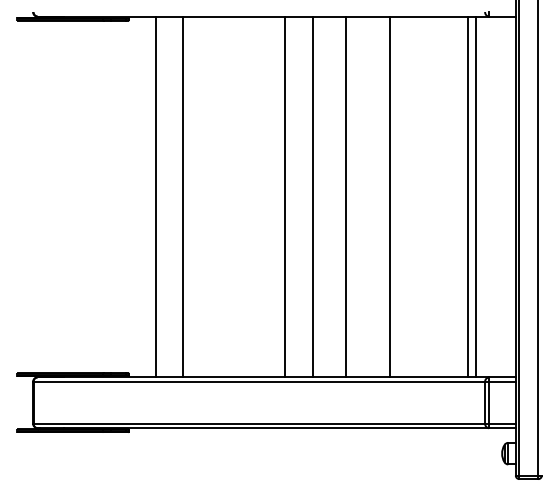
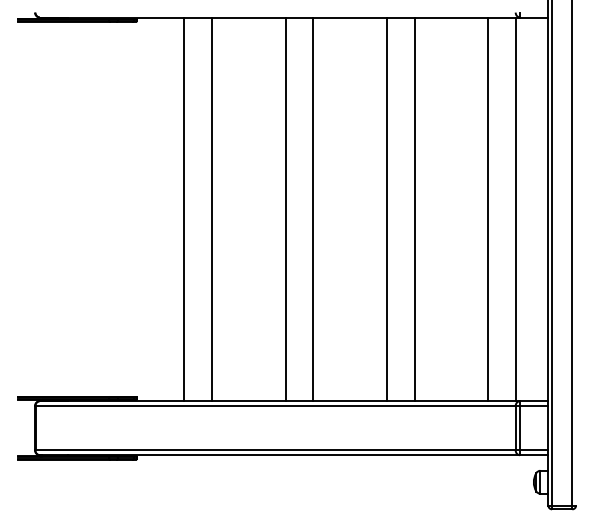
line: (156, 197) -> (184, 209), moved
line: (183, 197) -> (211, 209), moved
line: (284, 197) -> (285, 209), moved
line: (312, 197) -> (313, 209), moved
line: (346, 197) -> (387, 209), moved
line: (467, 197) -> (516, 209), moved
line: (476, 197) -> (488, 209), moved

